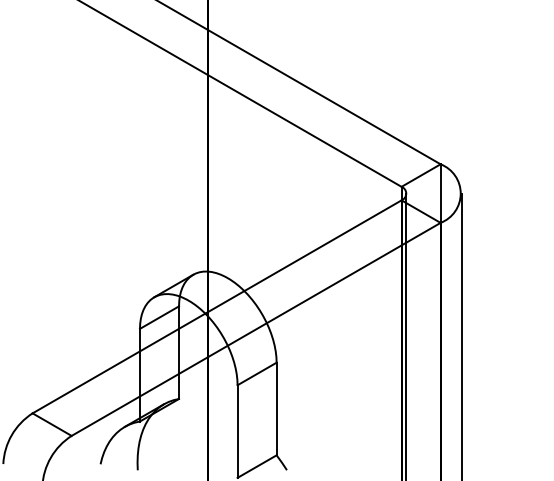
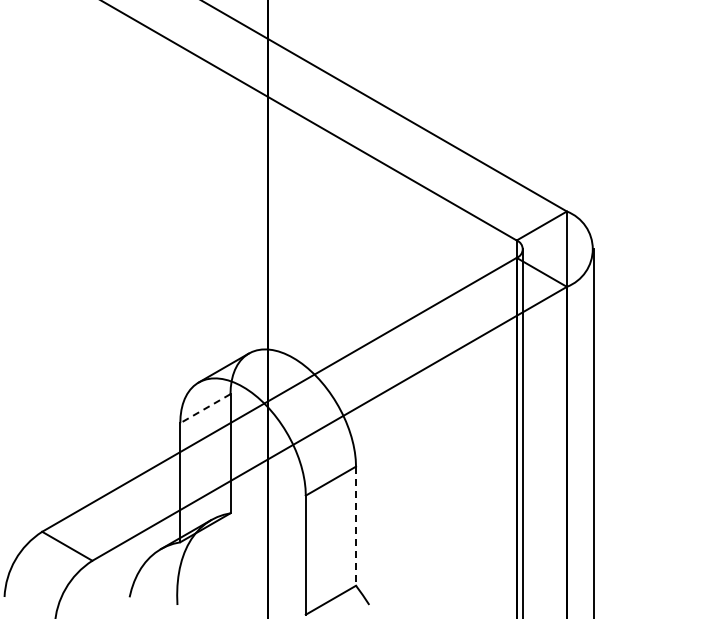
line: (159, 317) -> (205, 408), solid -> dashed
line: (277, 409) -> (356, 526), solid -> dashed

